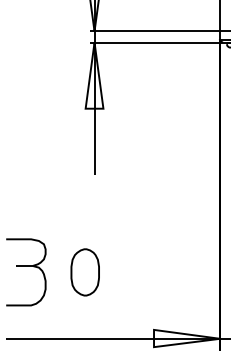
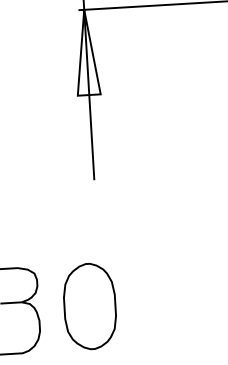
part: (84, 272) -> (88, 306), size x1.43

